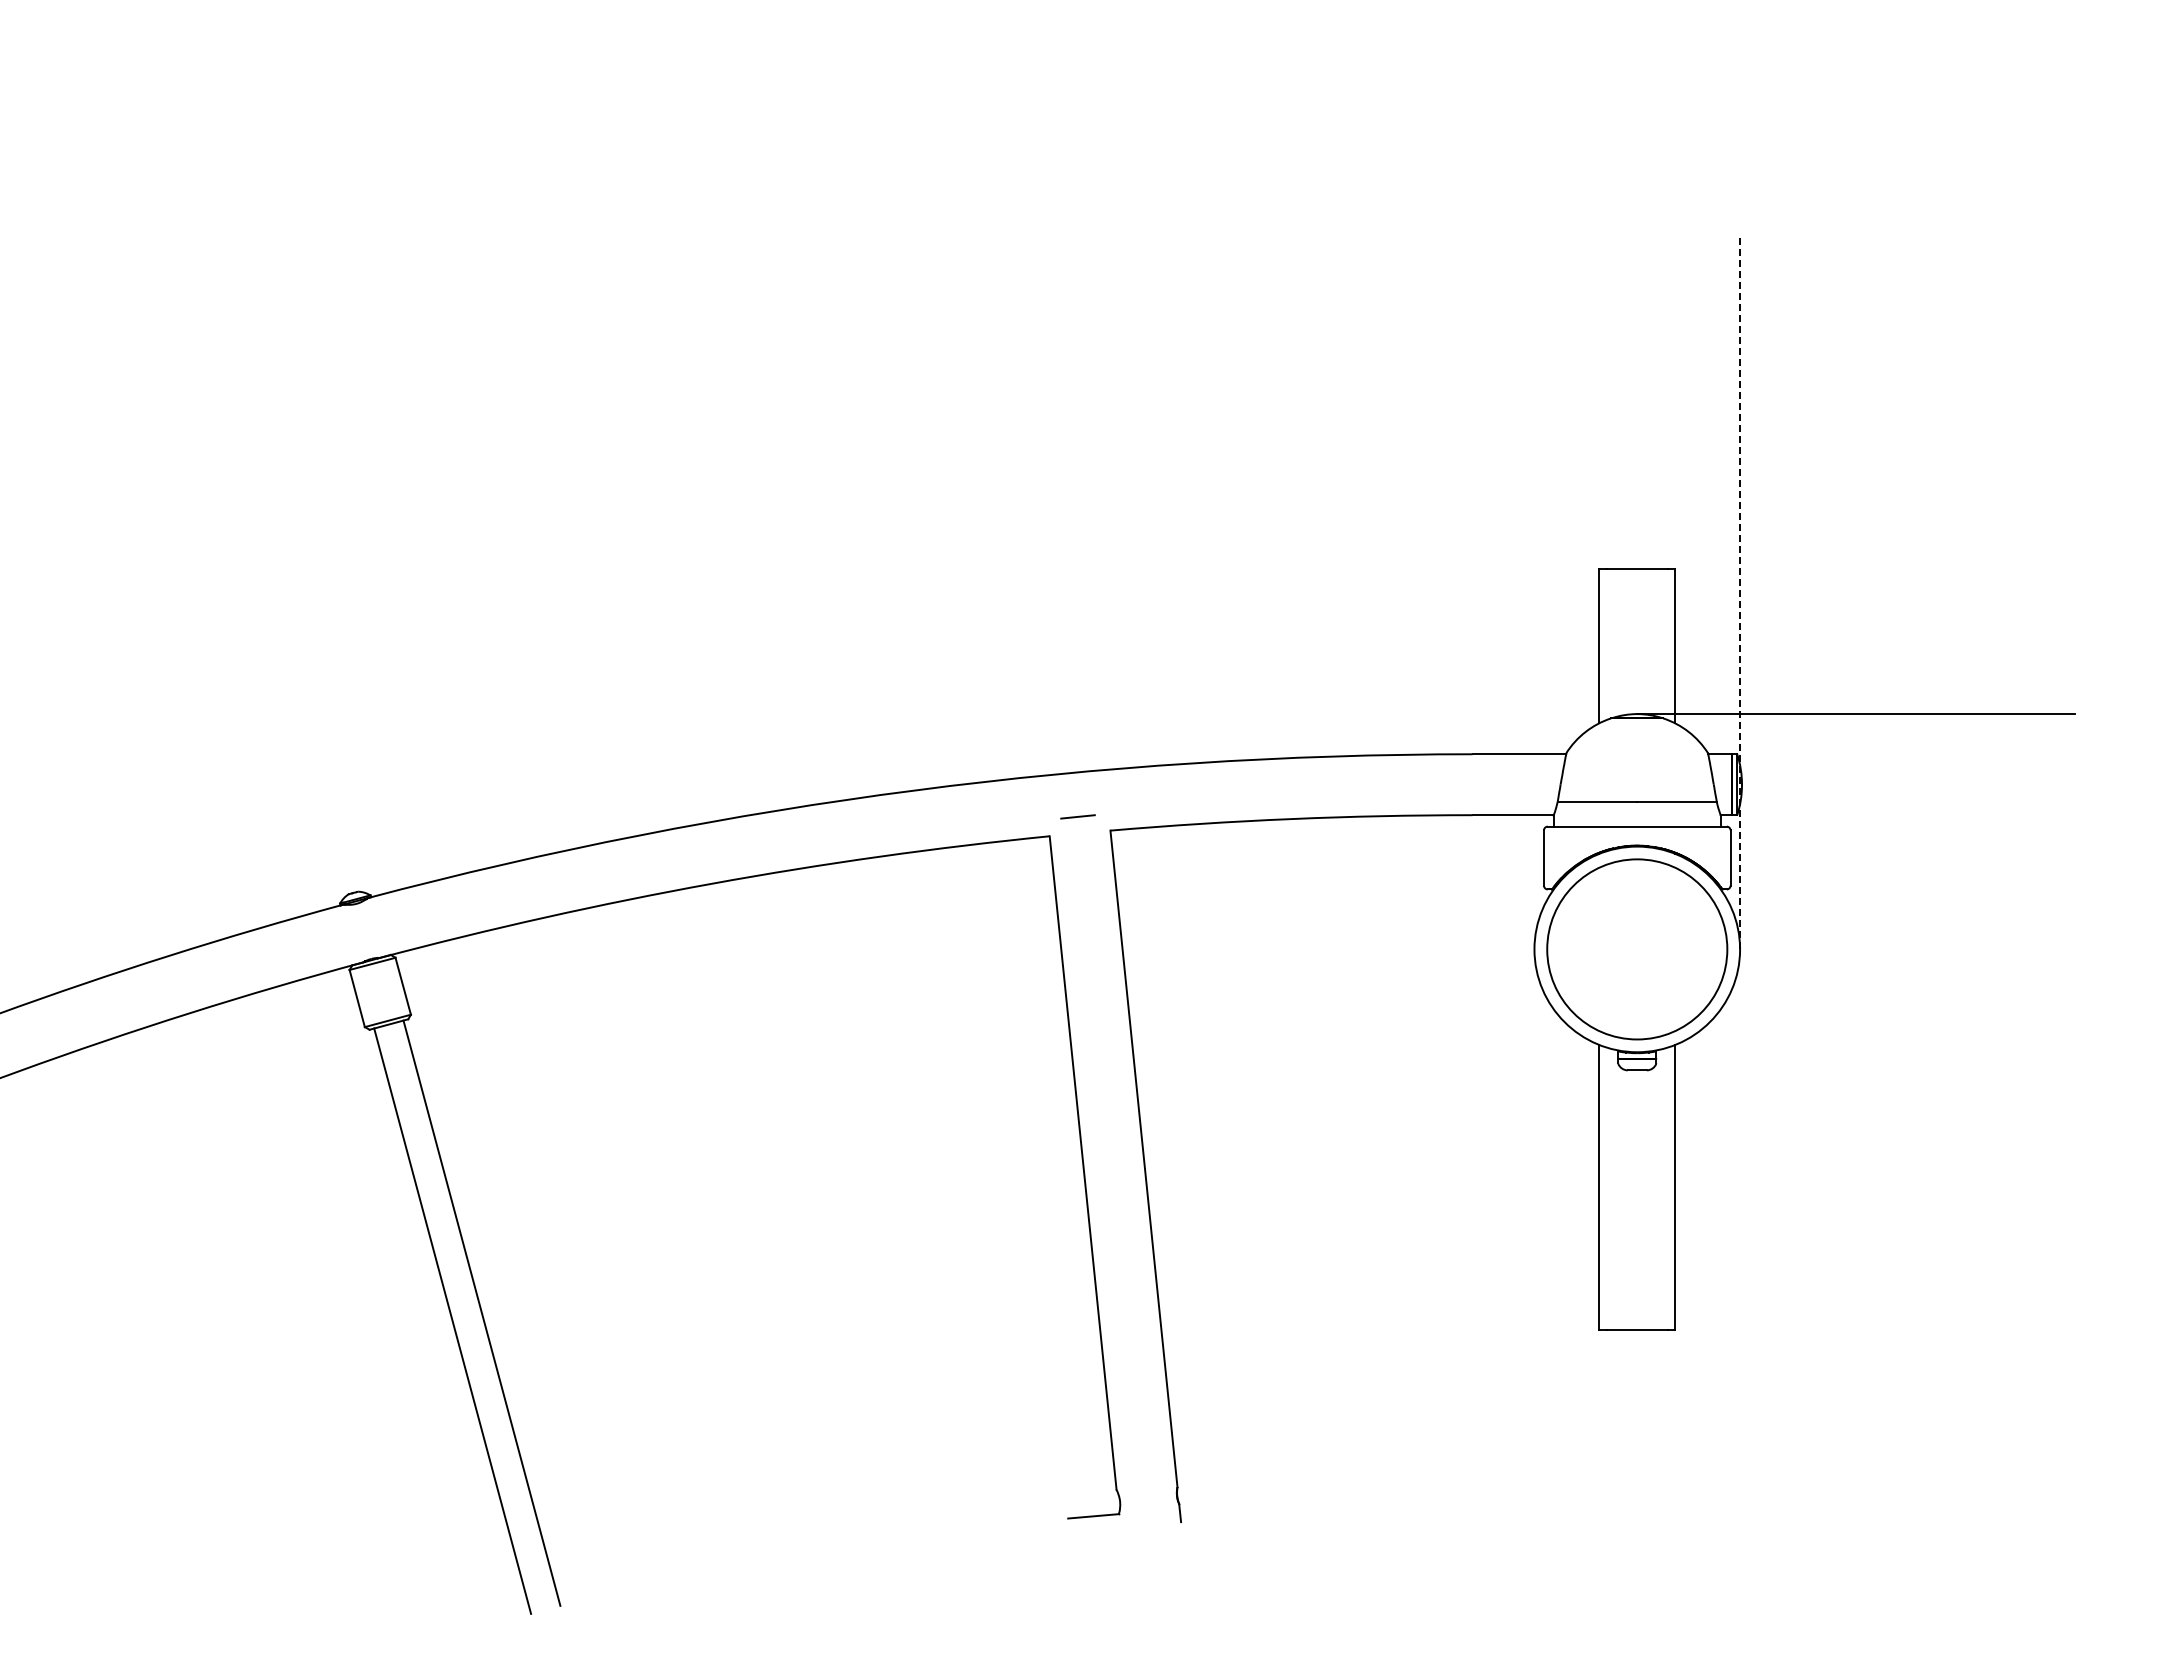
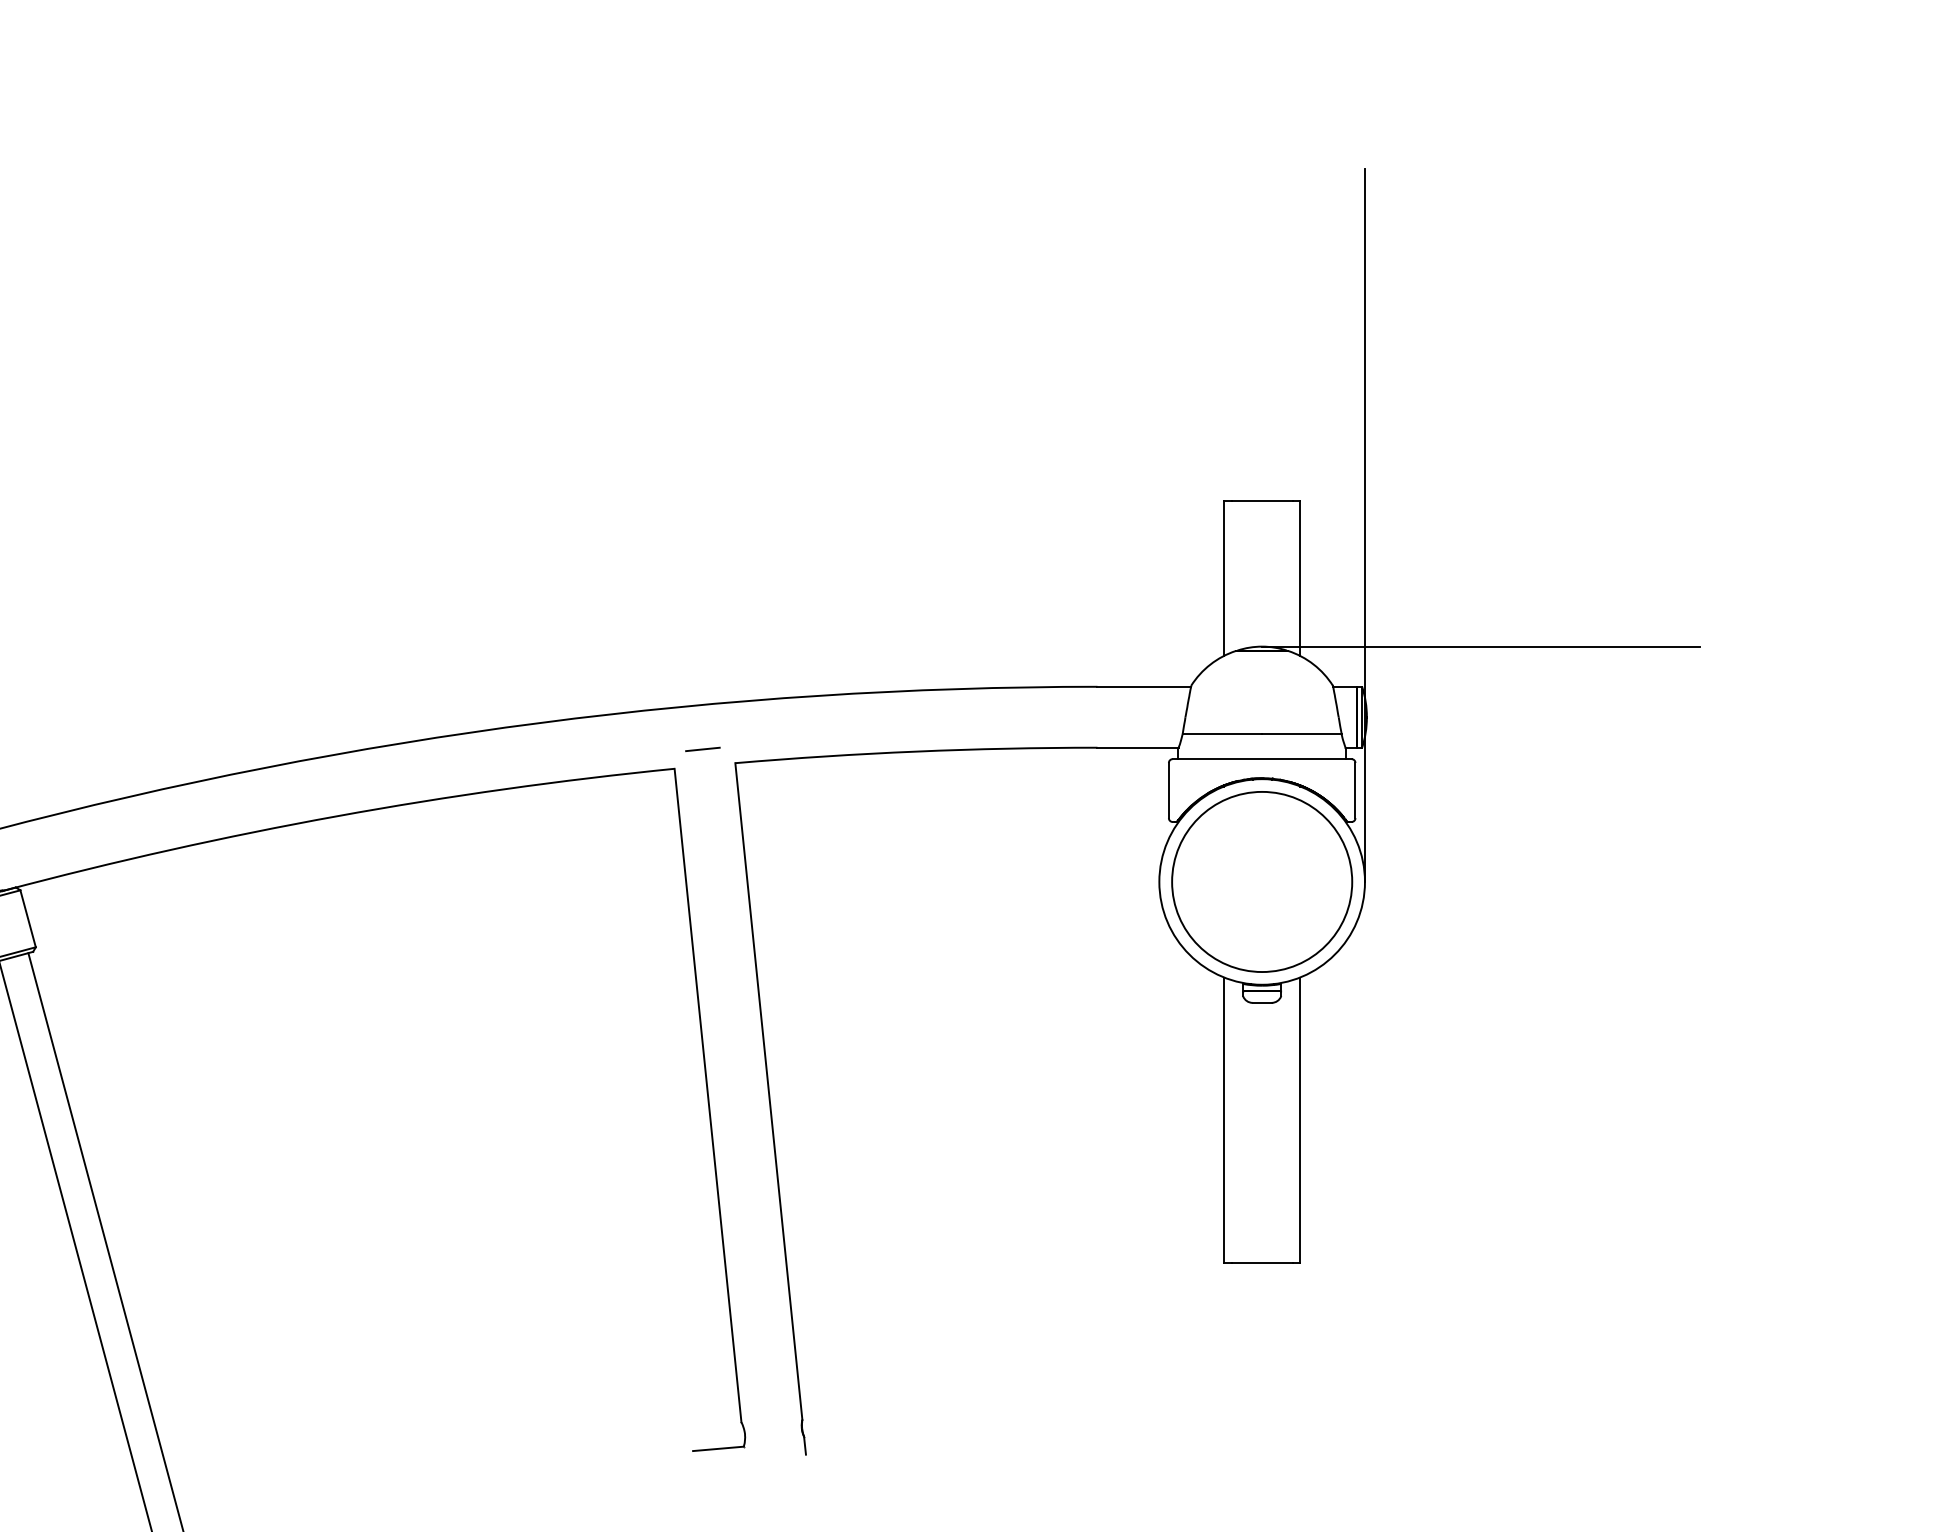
line: (1740, 592) -> (1365, 525), dashed -> solid

